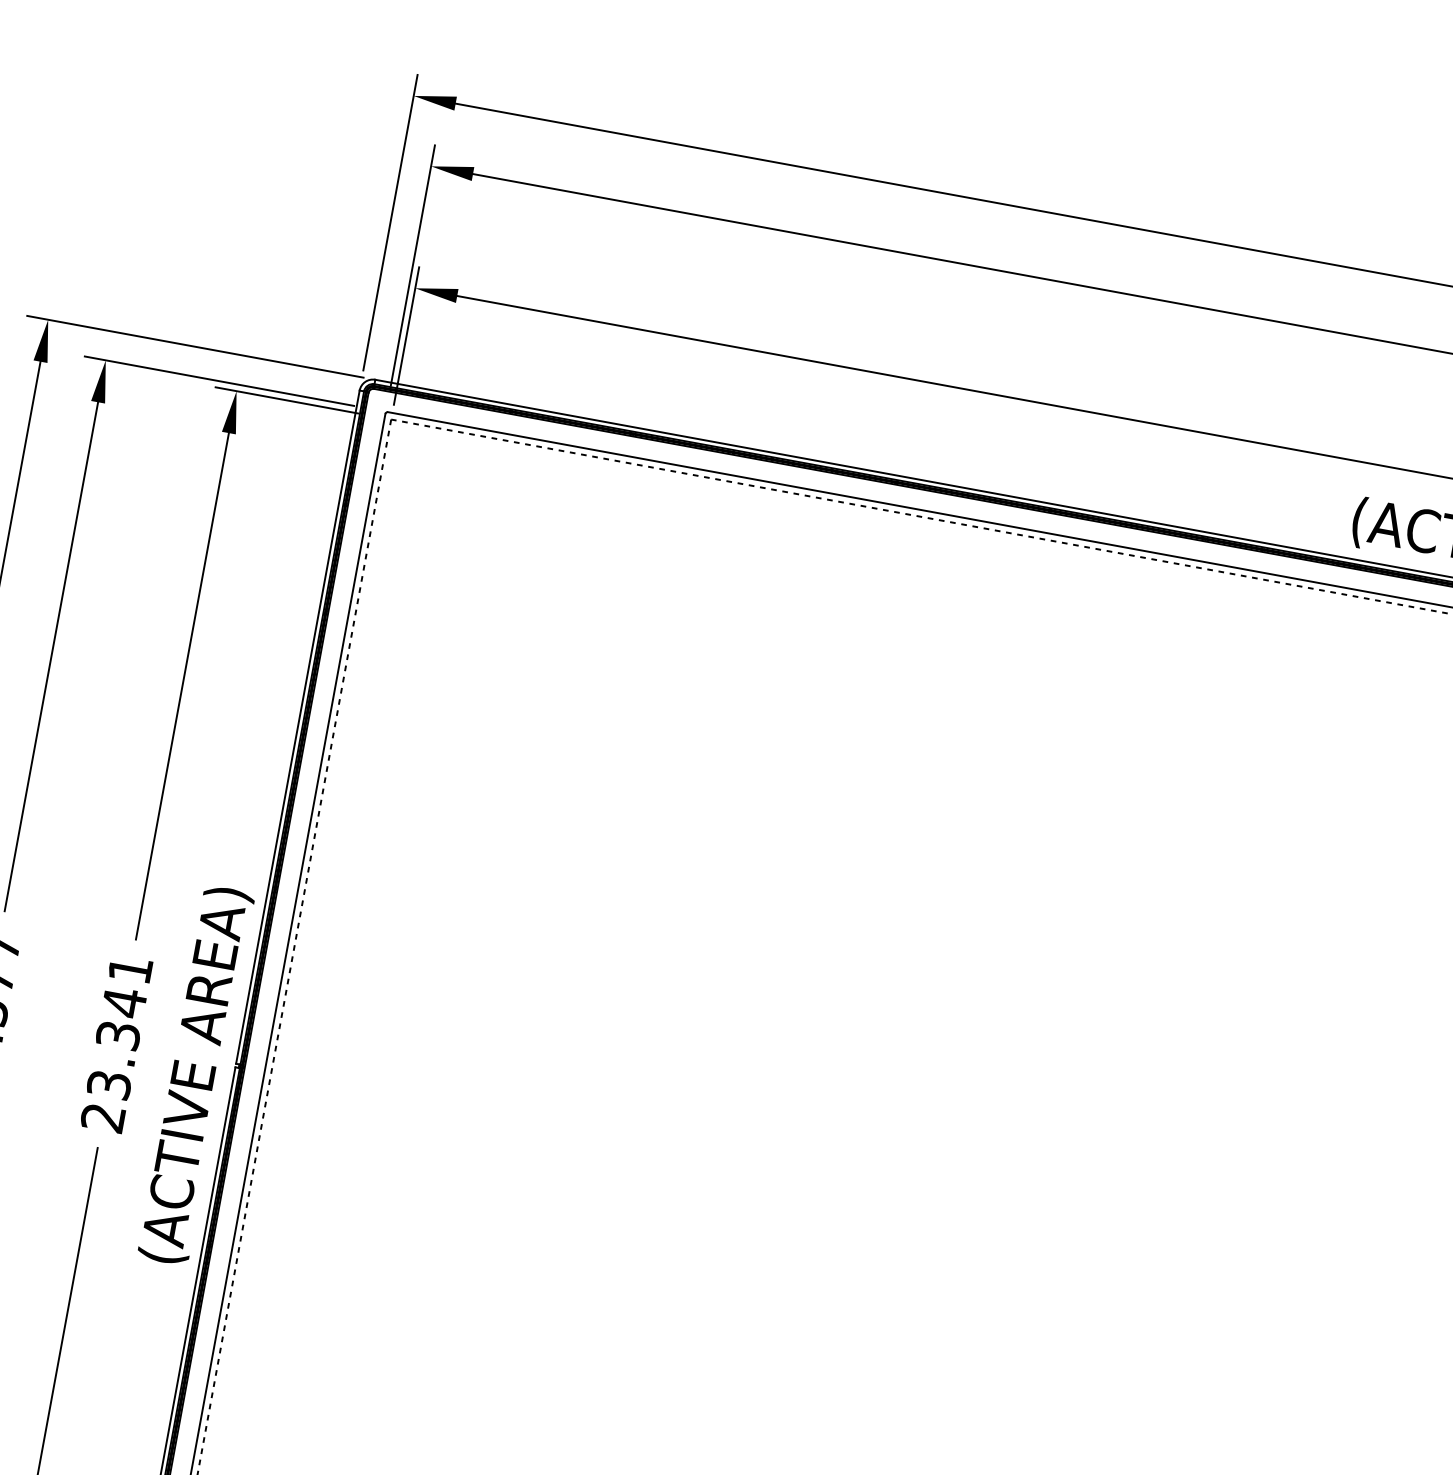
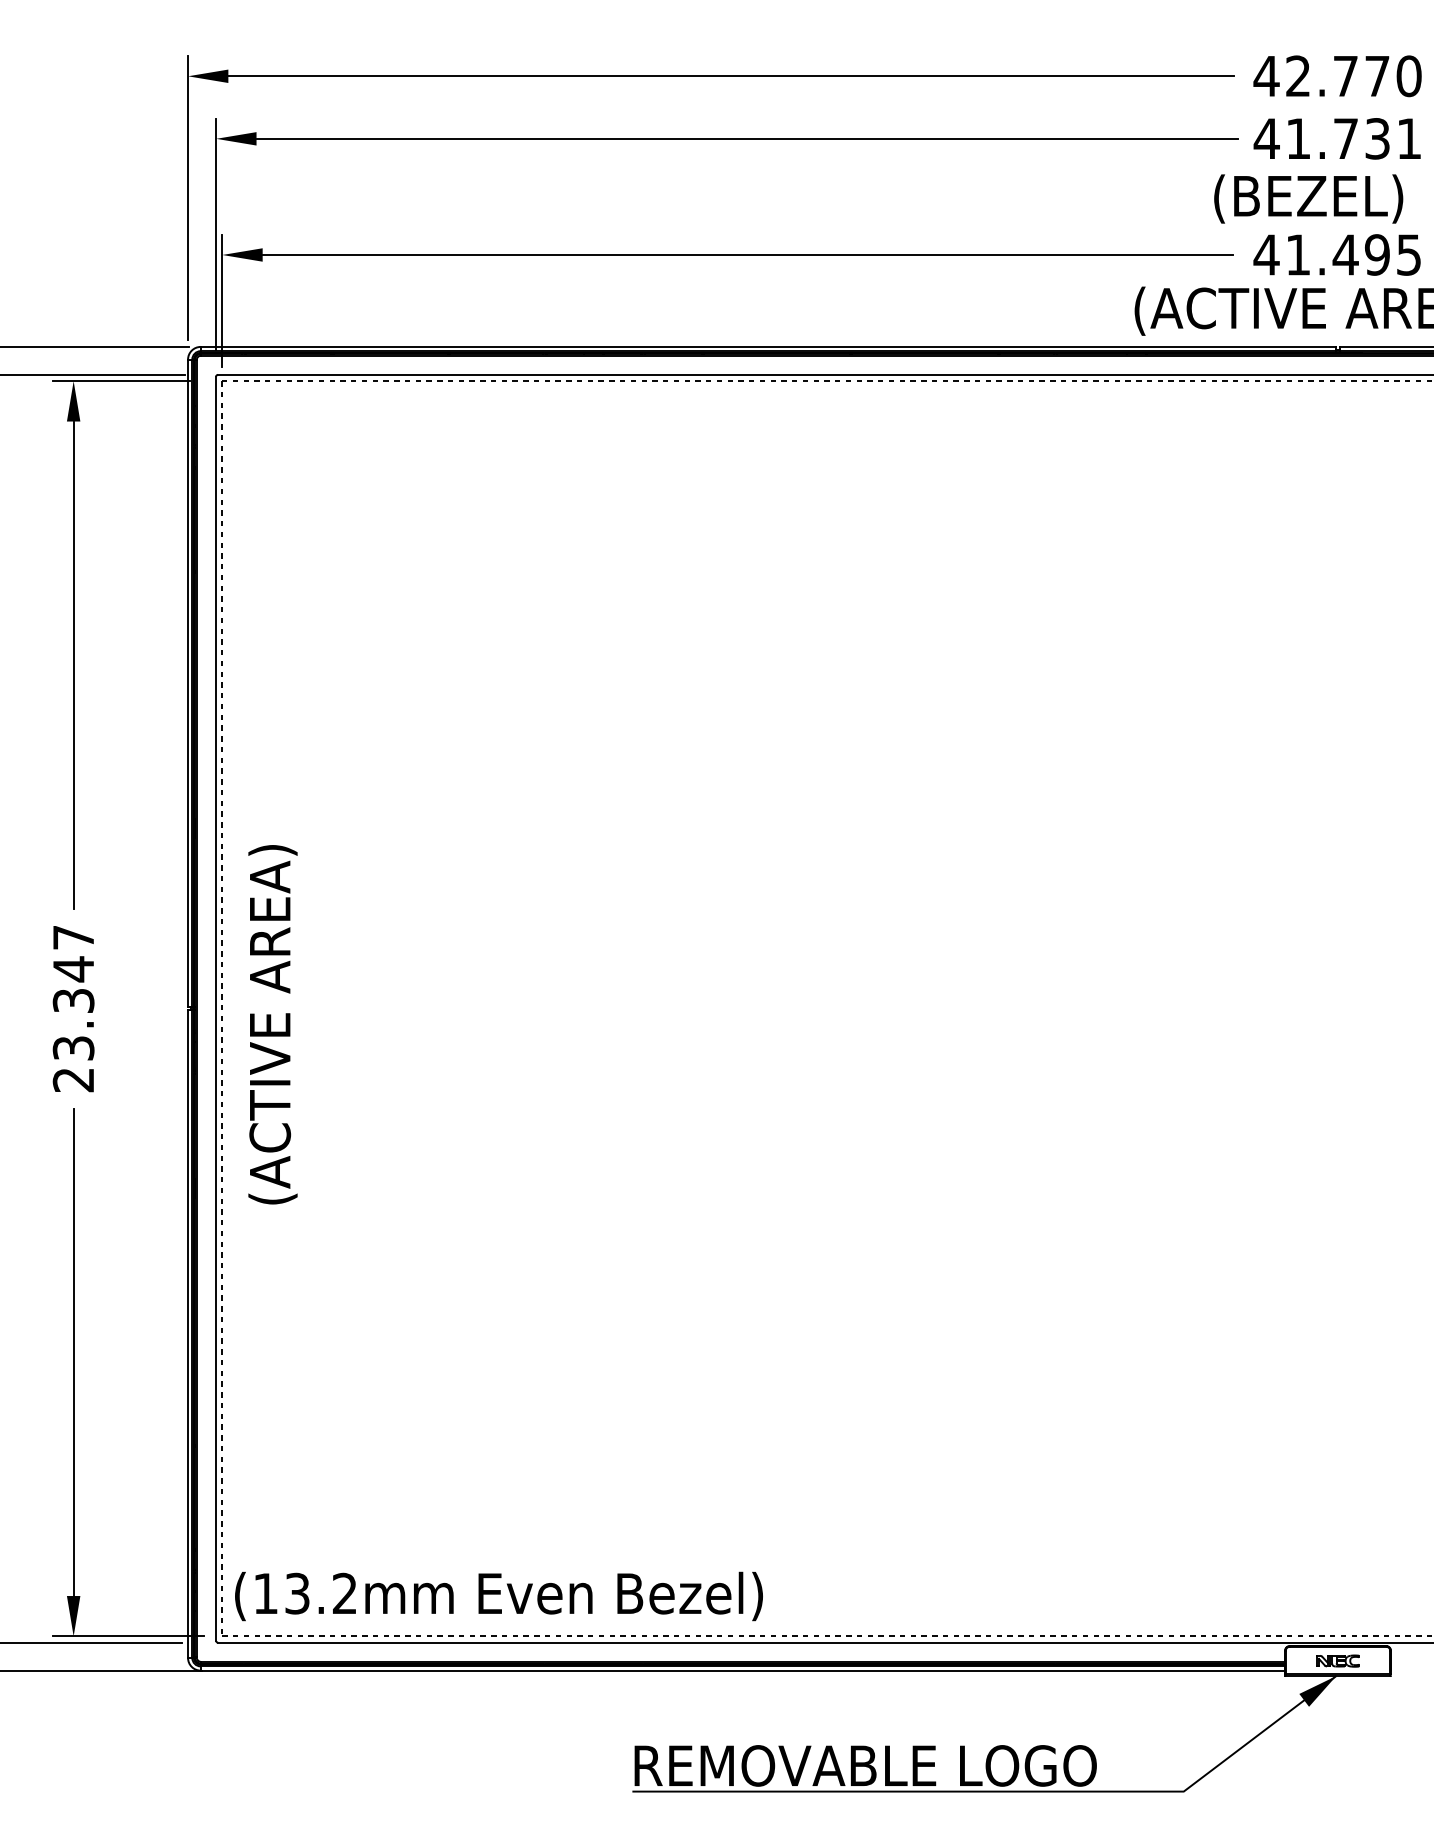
text: (130, 969) -> (73, 937), 23.341 -> 23.347
text: (195, 1075) -> (272, 1024), moved

